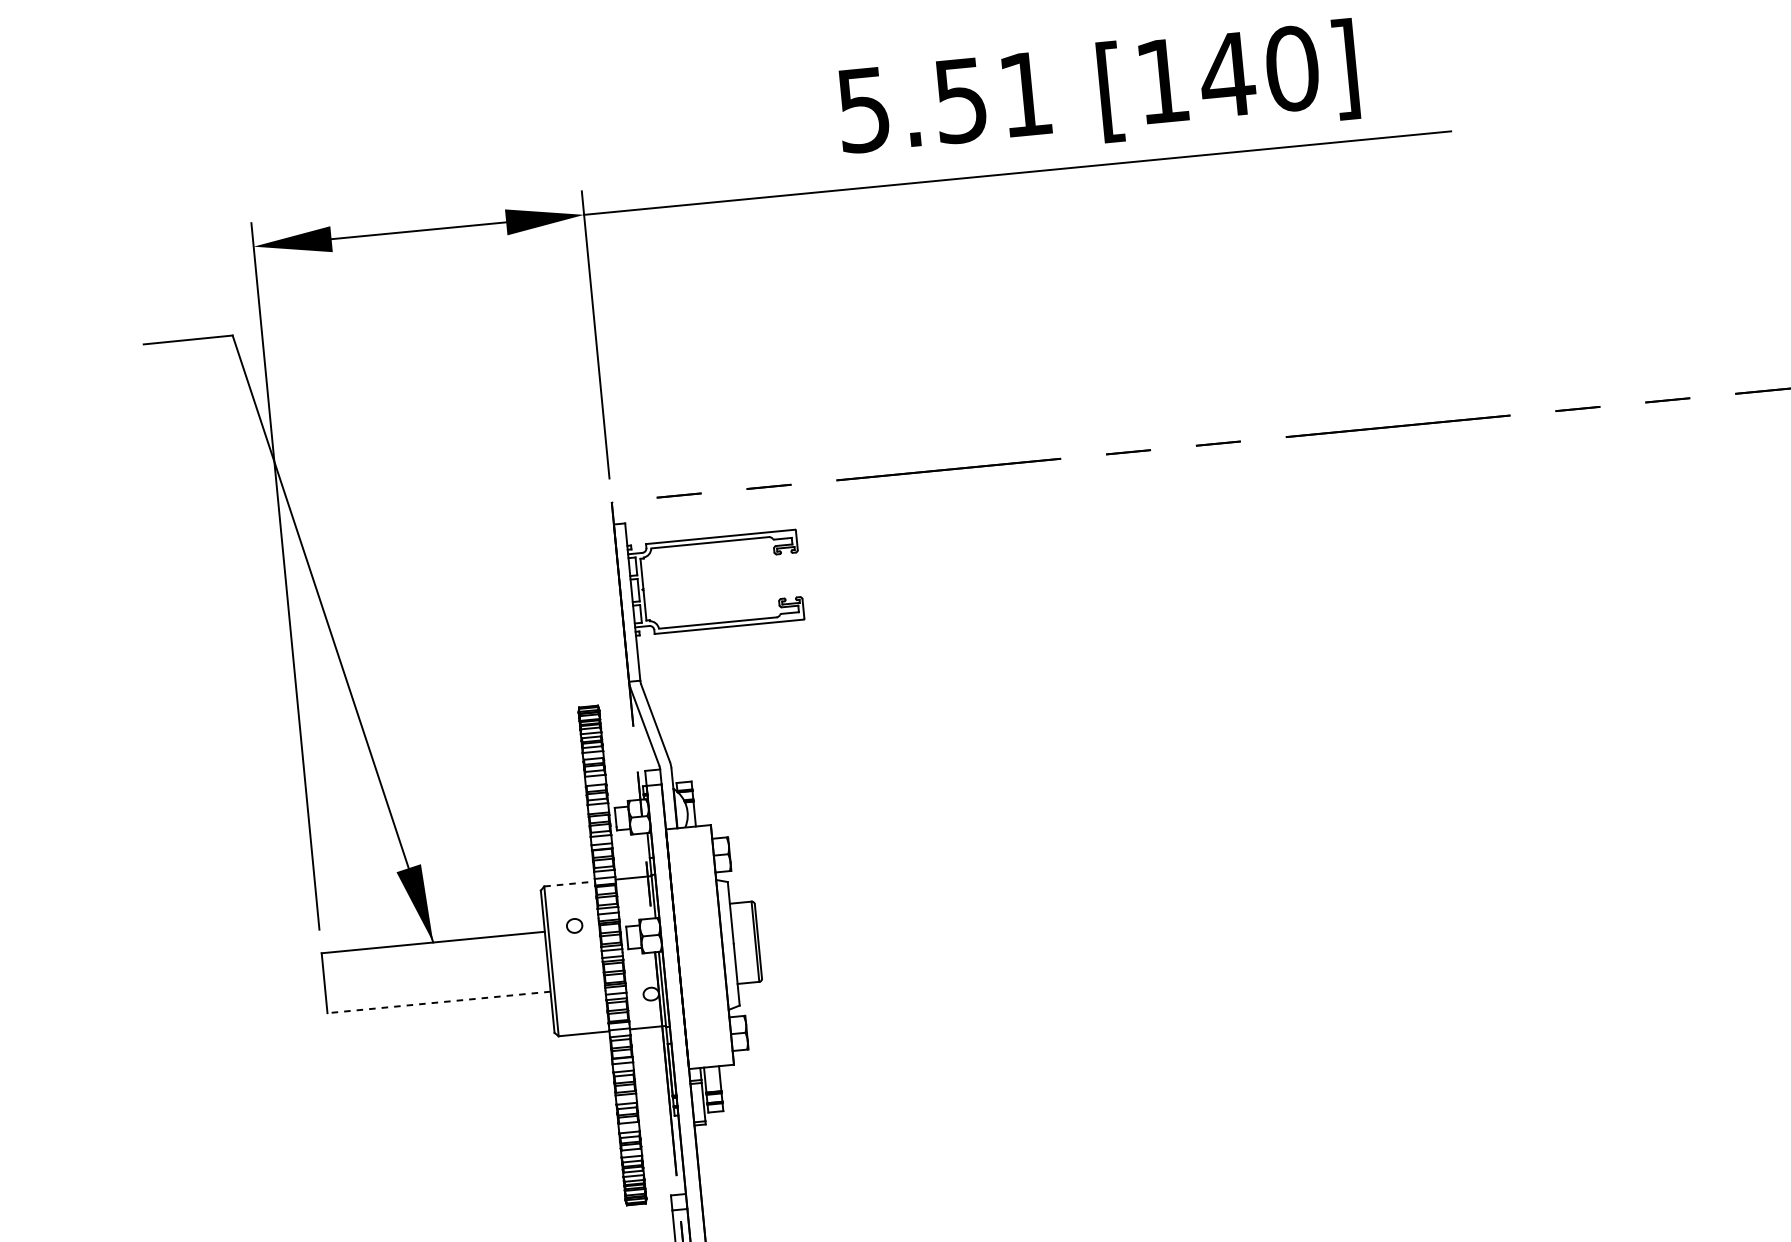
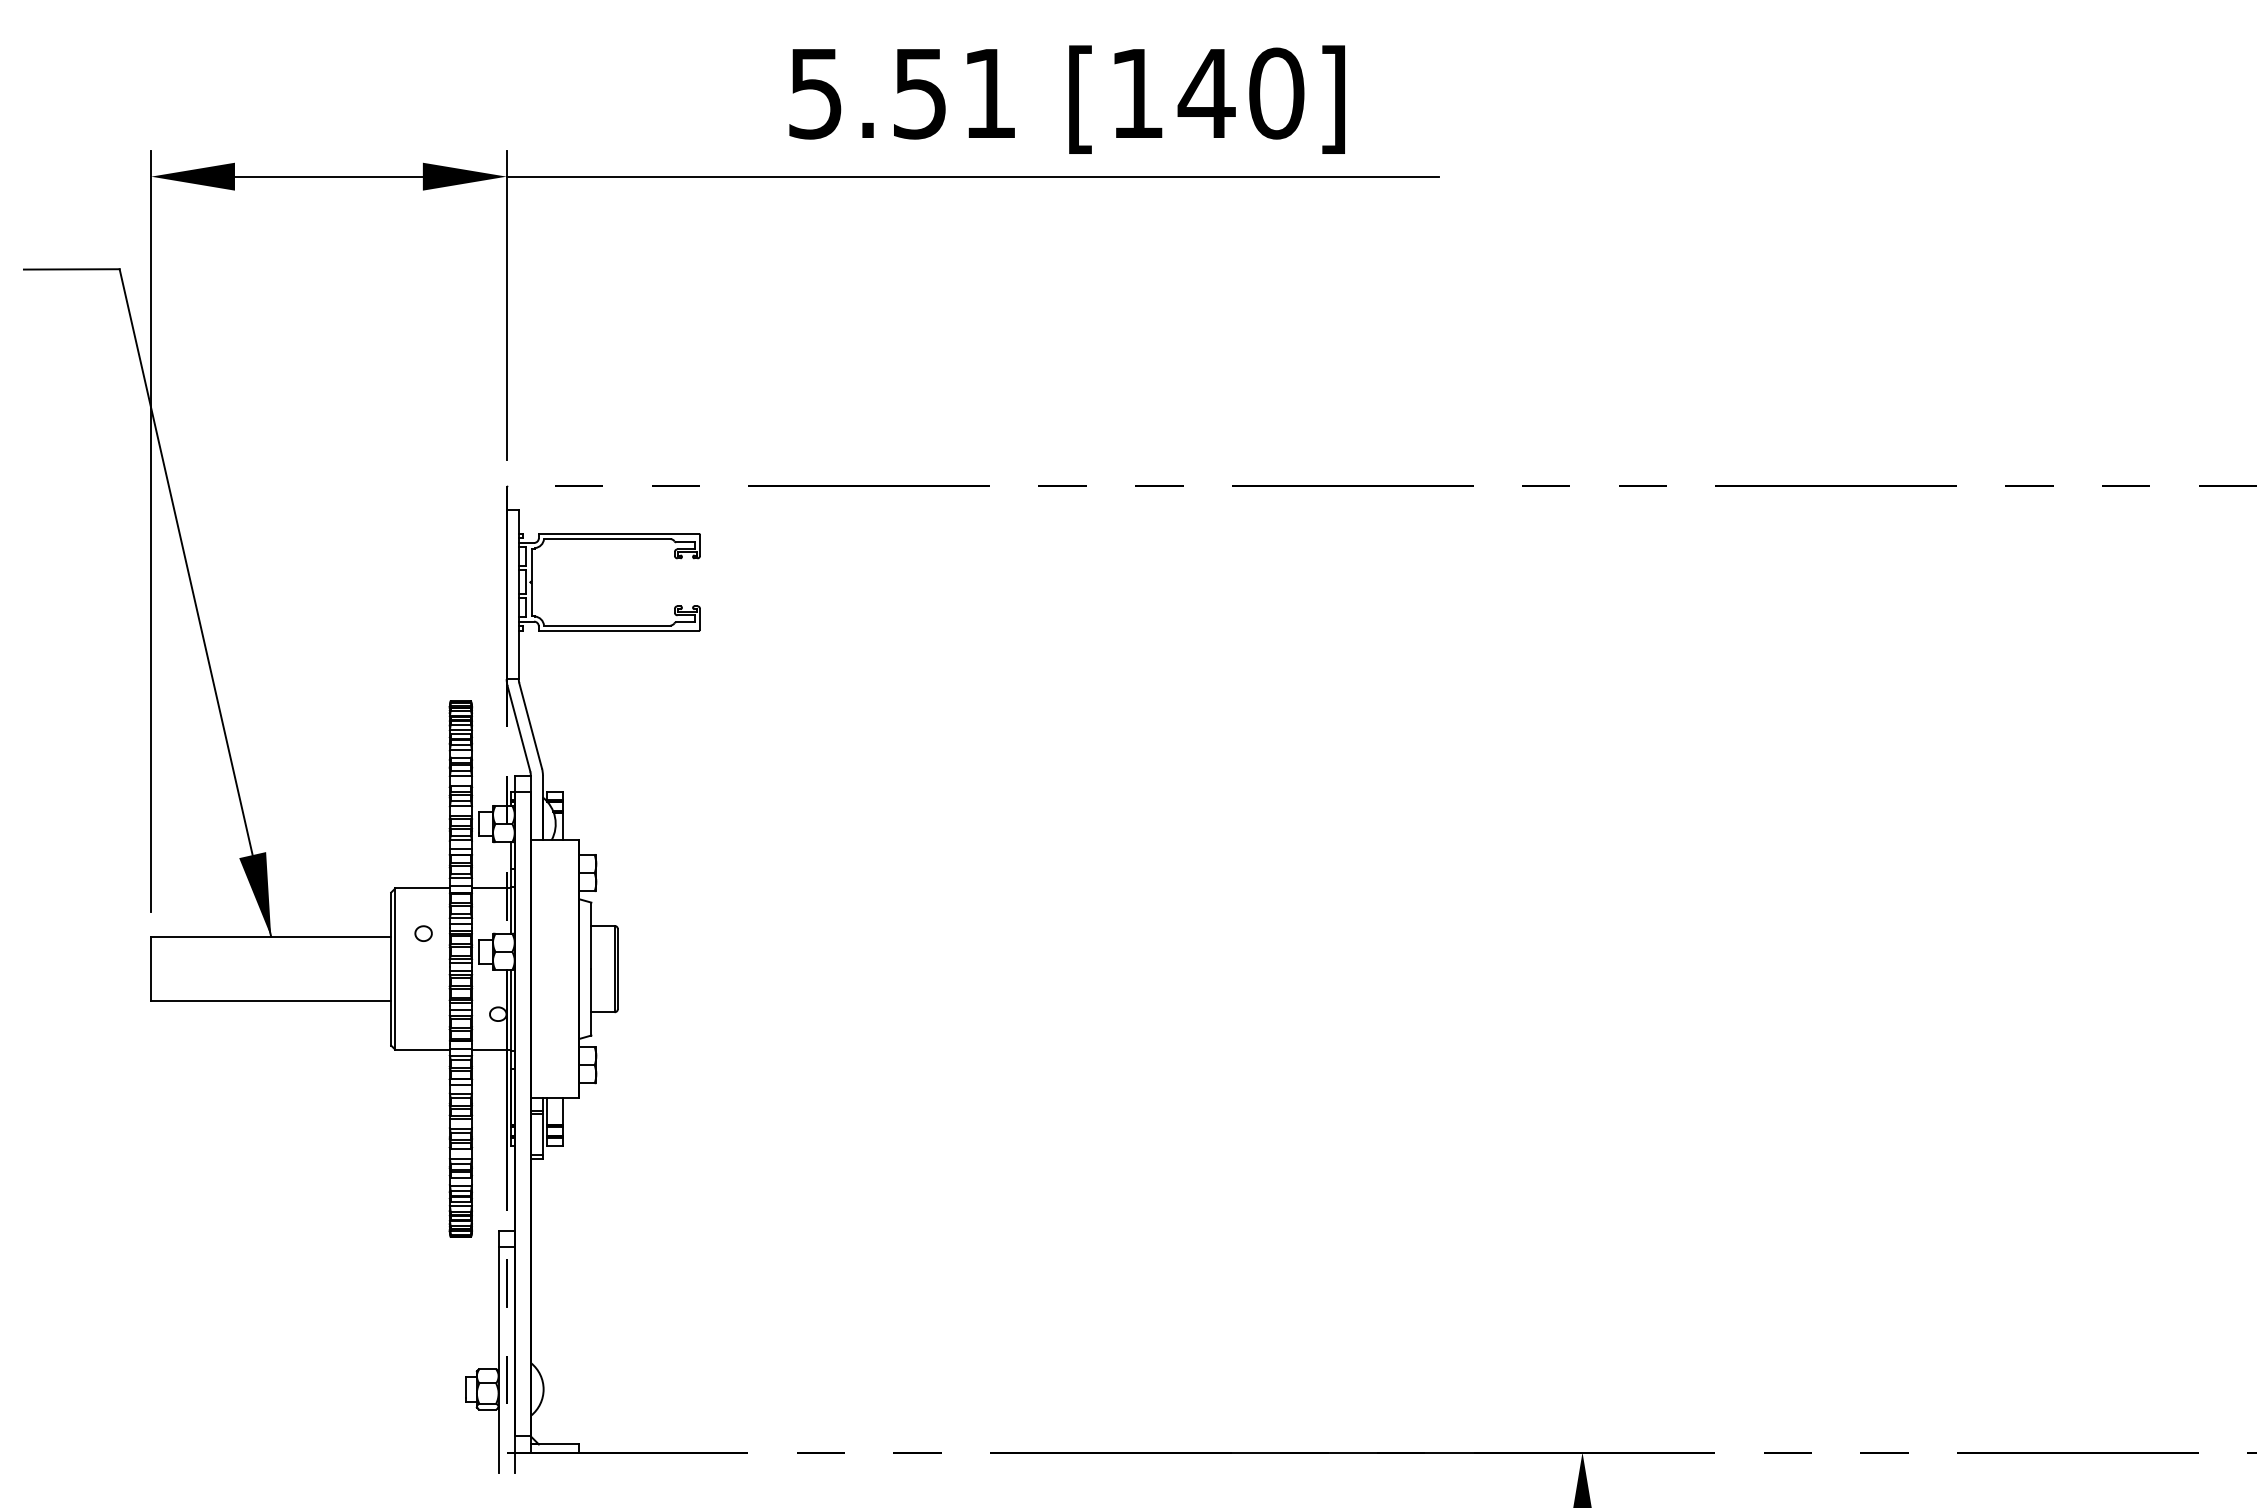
line: (570, 883) -> (423, 888), dashed -> solid
line: (438, 1002) -> (270, 1001), dashed -> solid

